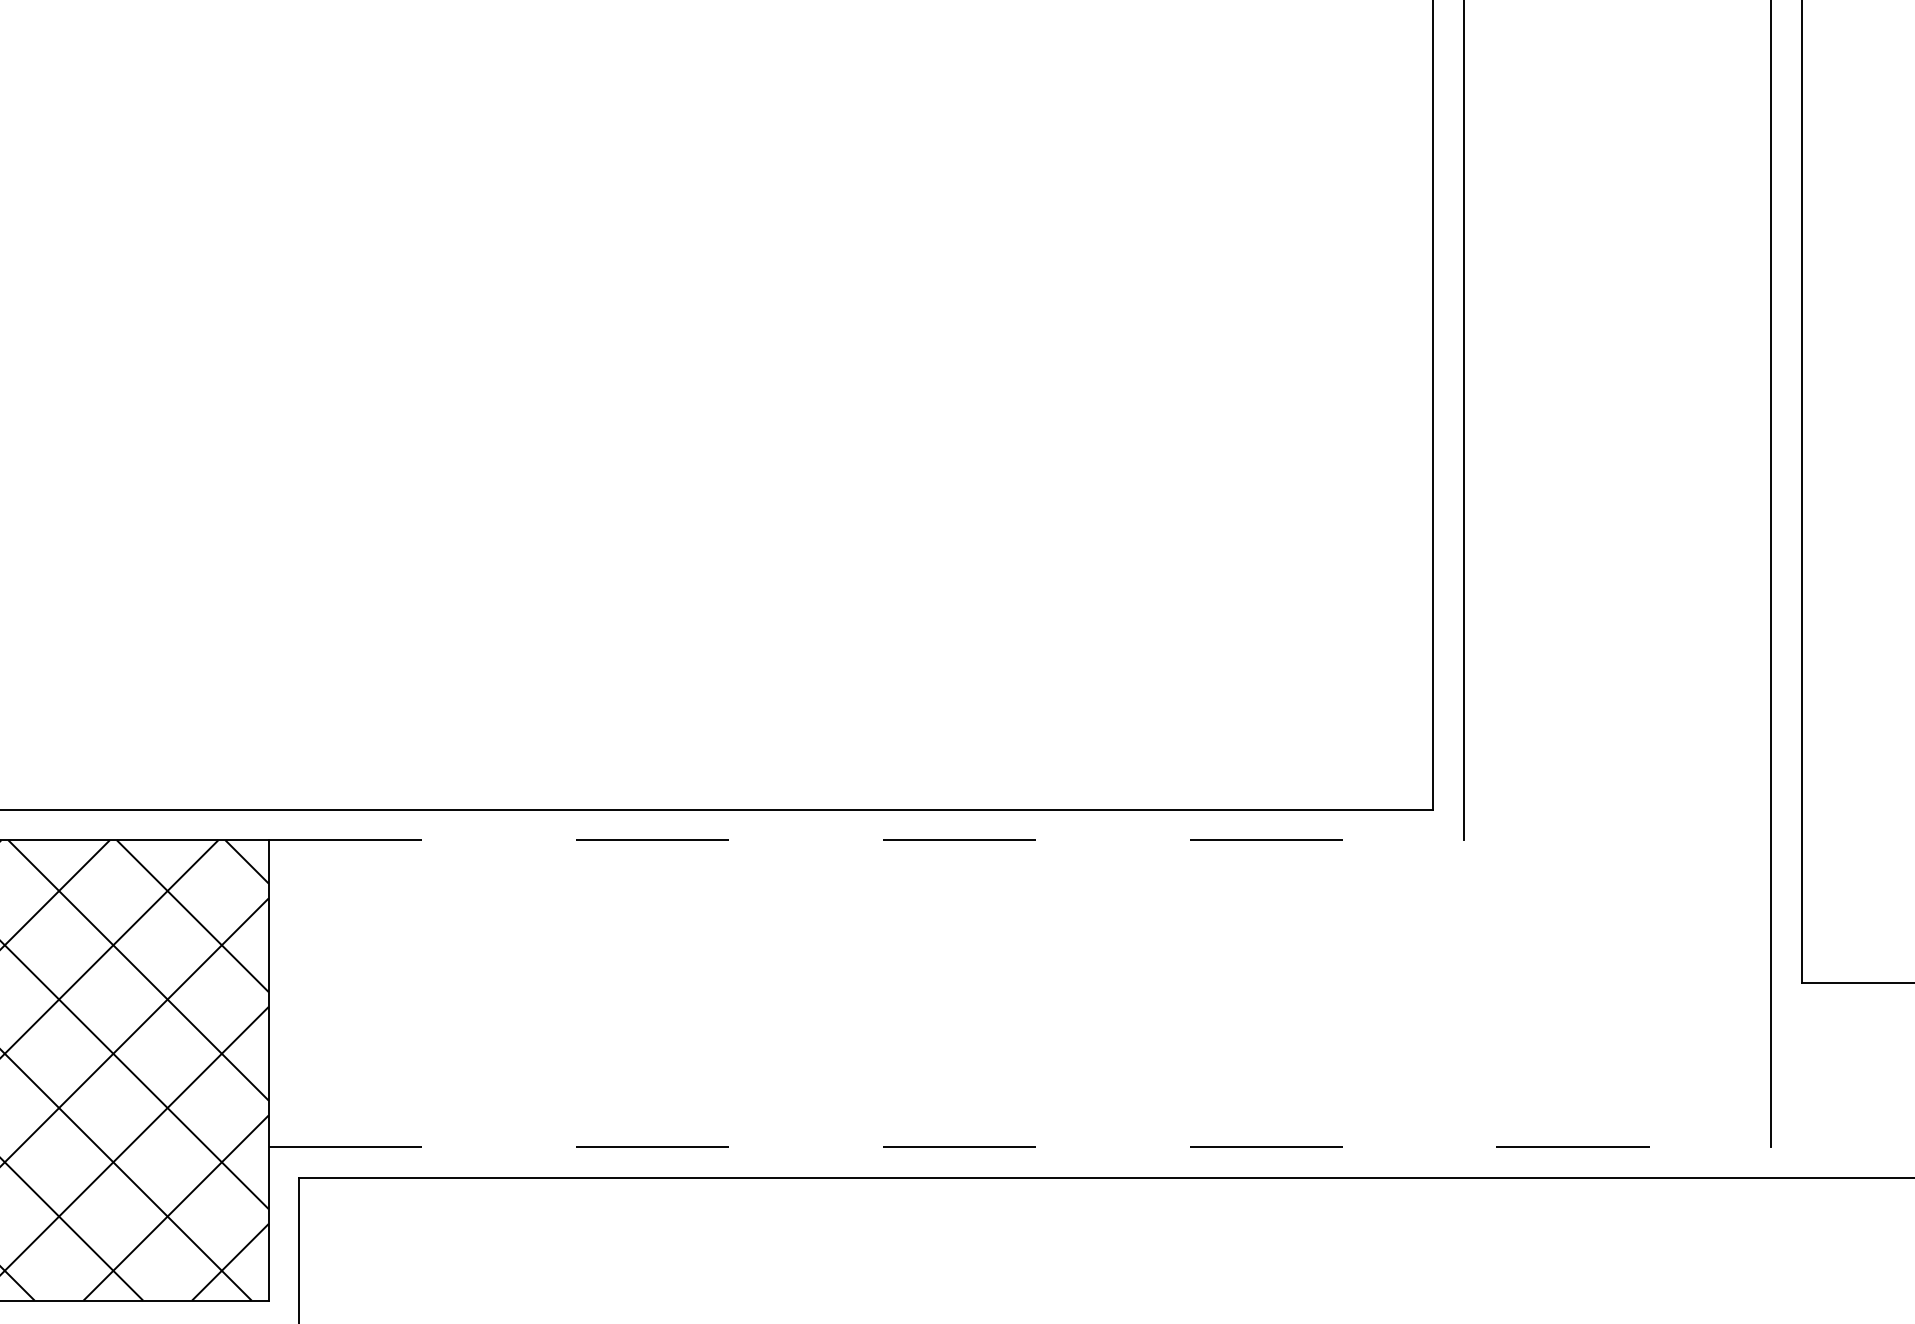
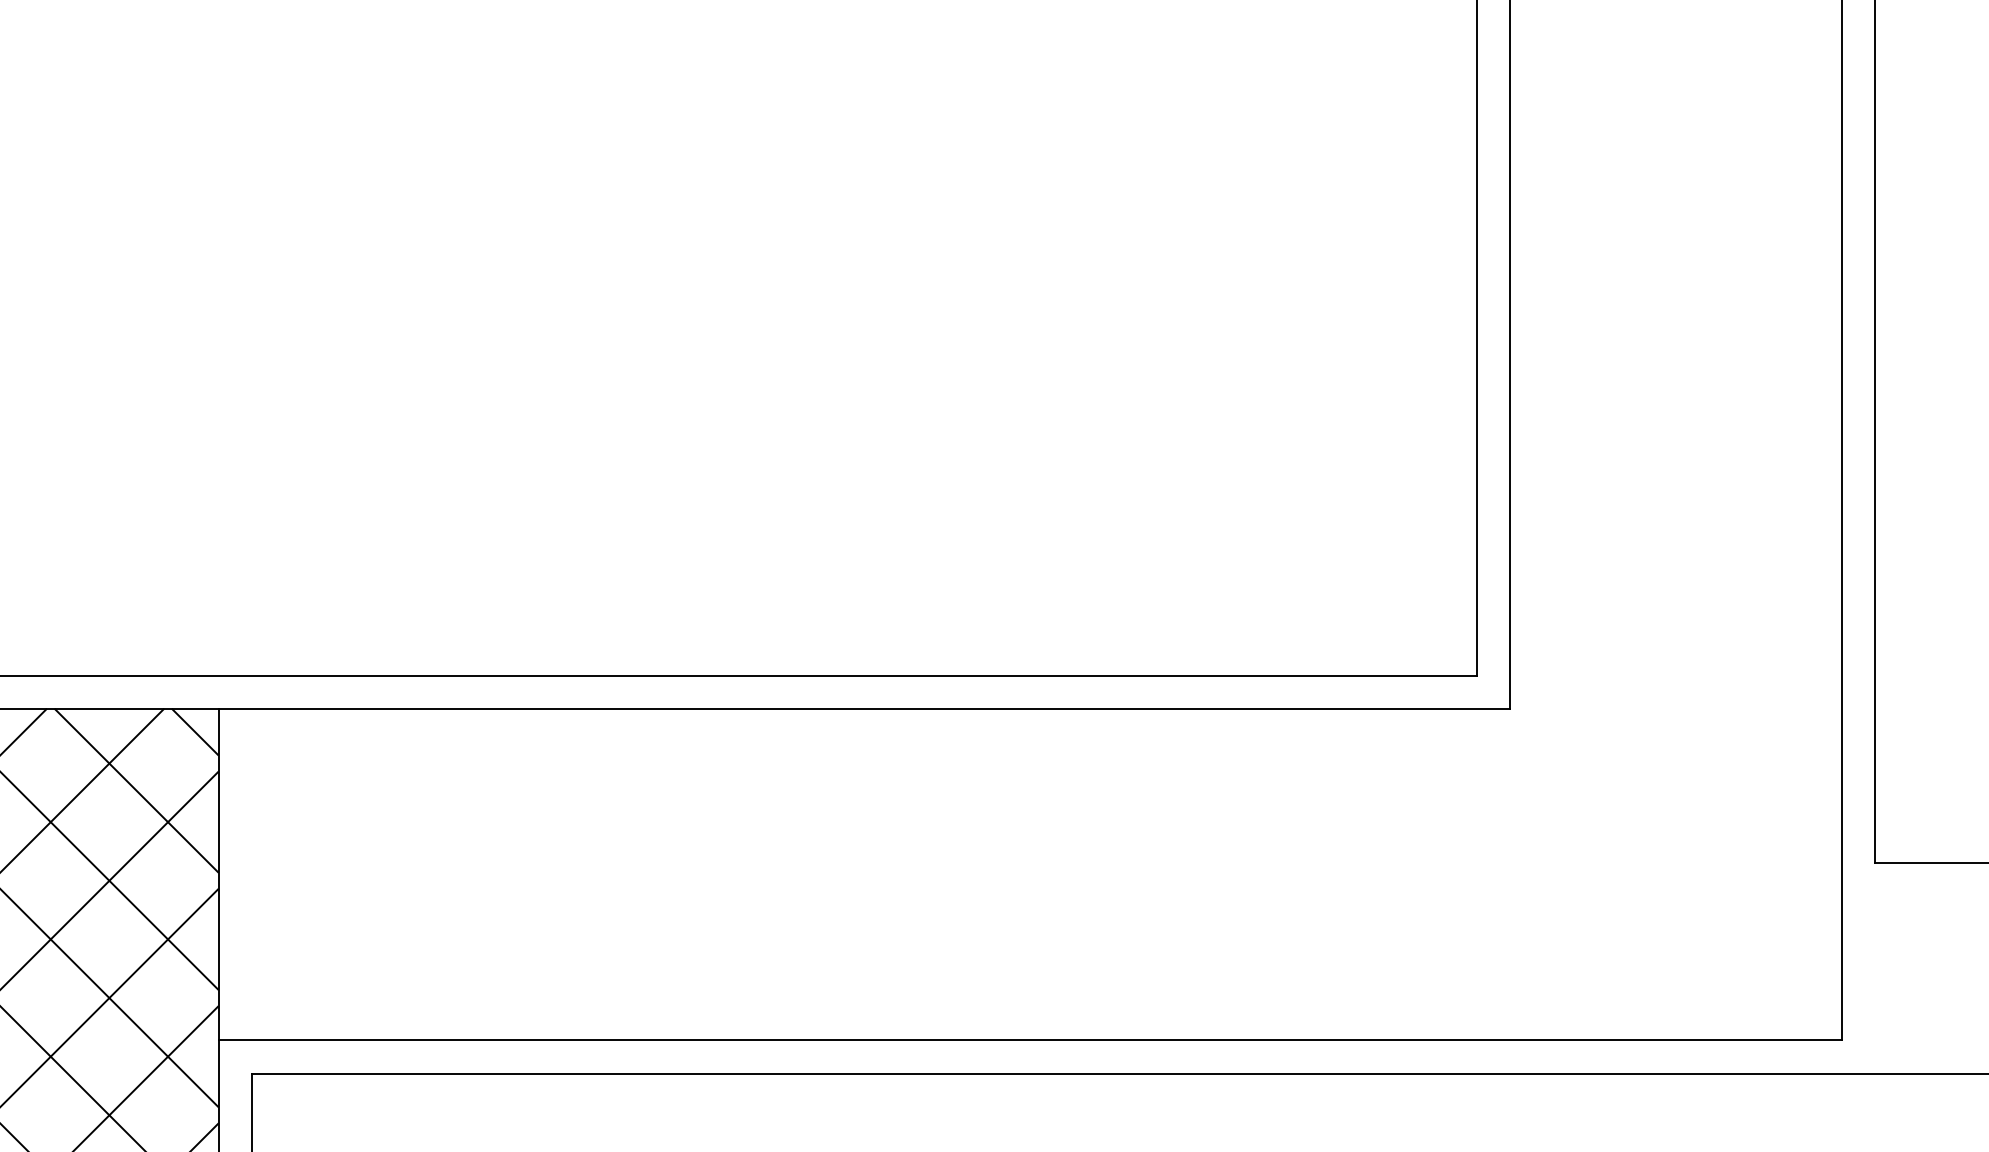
line: (866, 840) -> (864, 708), dashed -> solid
line: (1020, 1147) -> (1031, 1040), dashed -> solid

